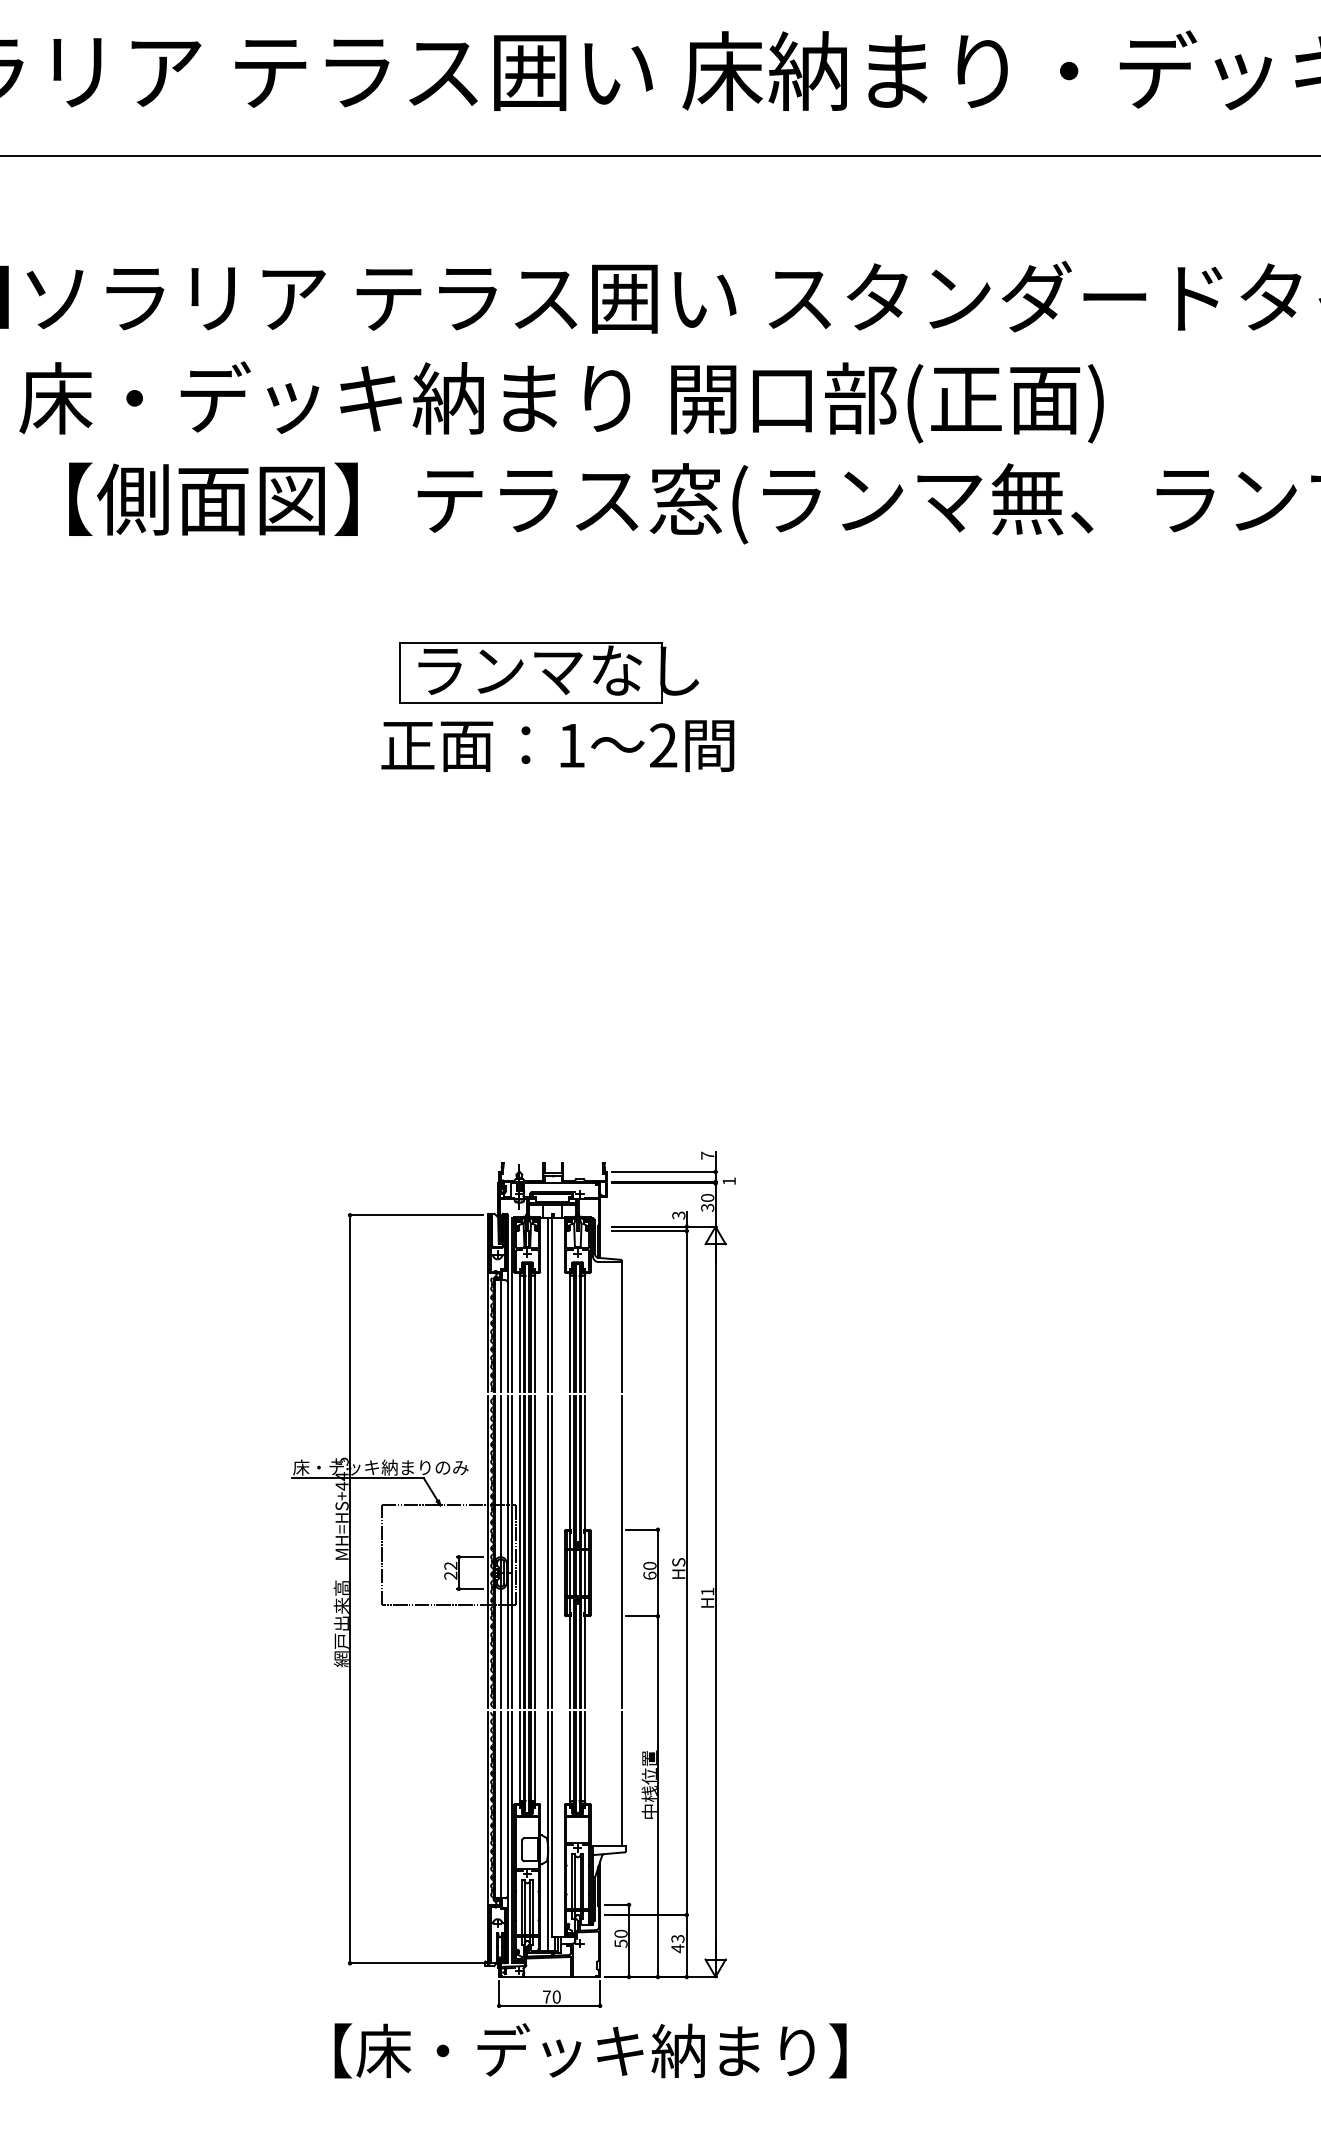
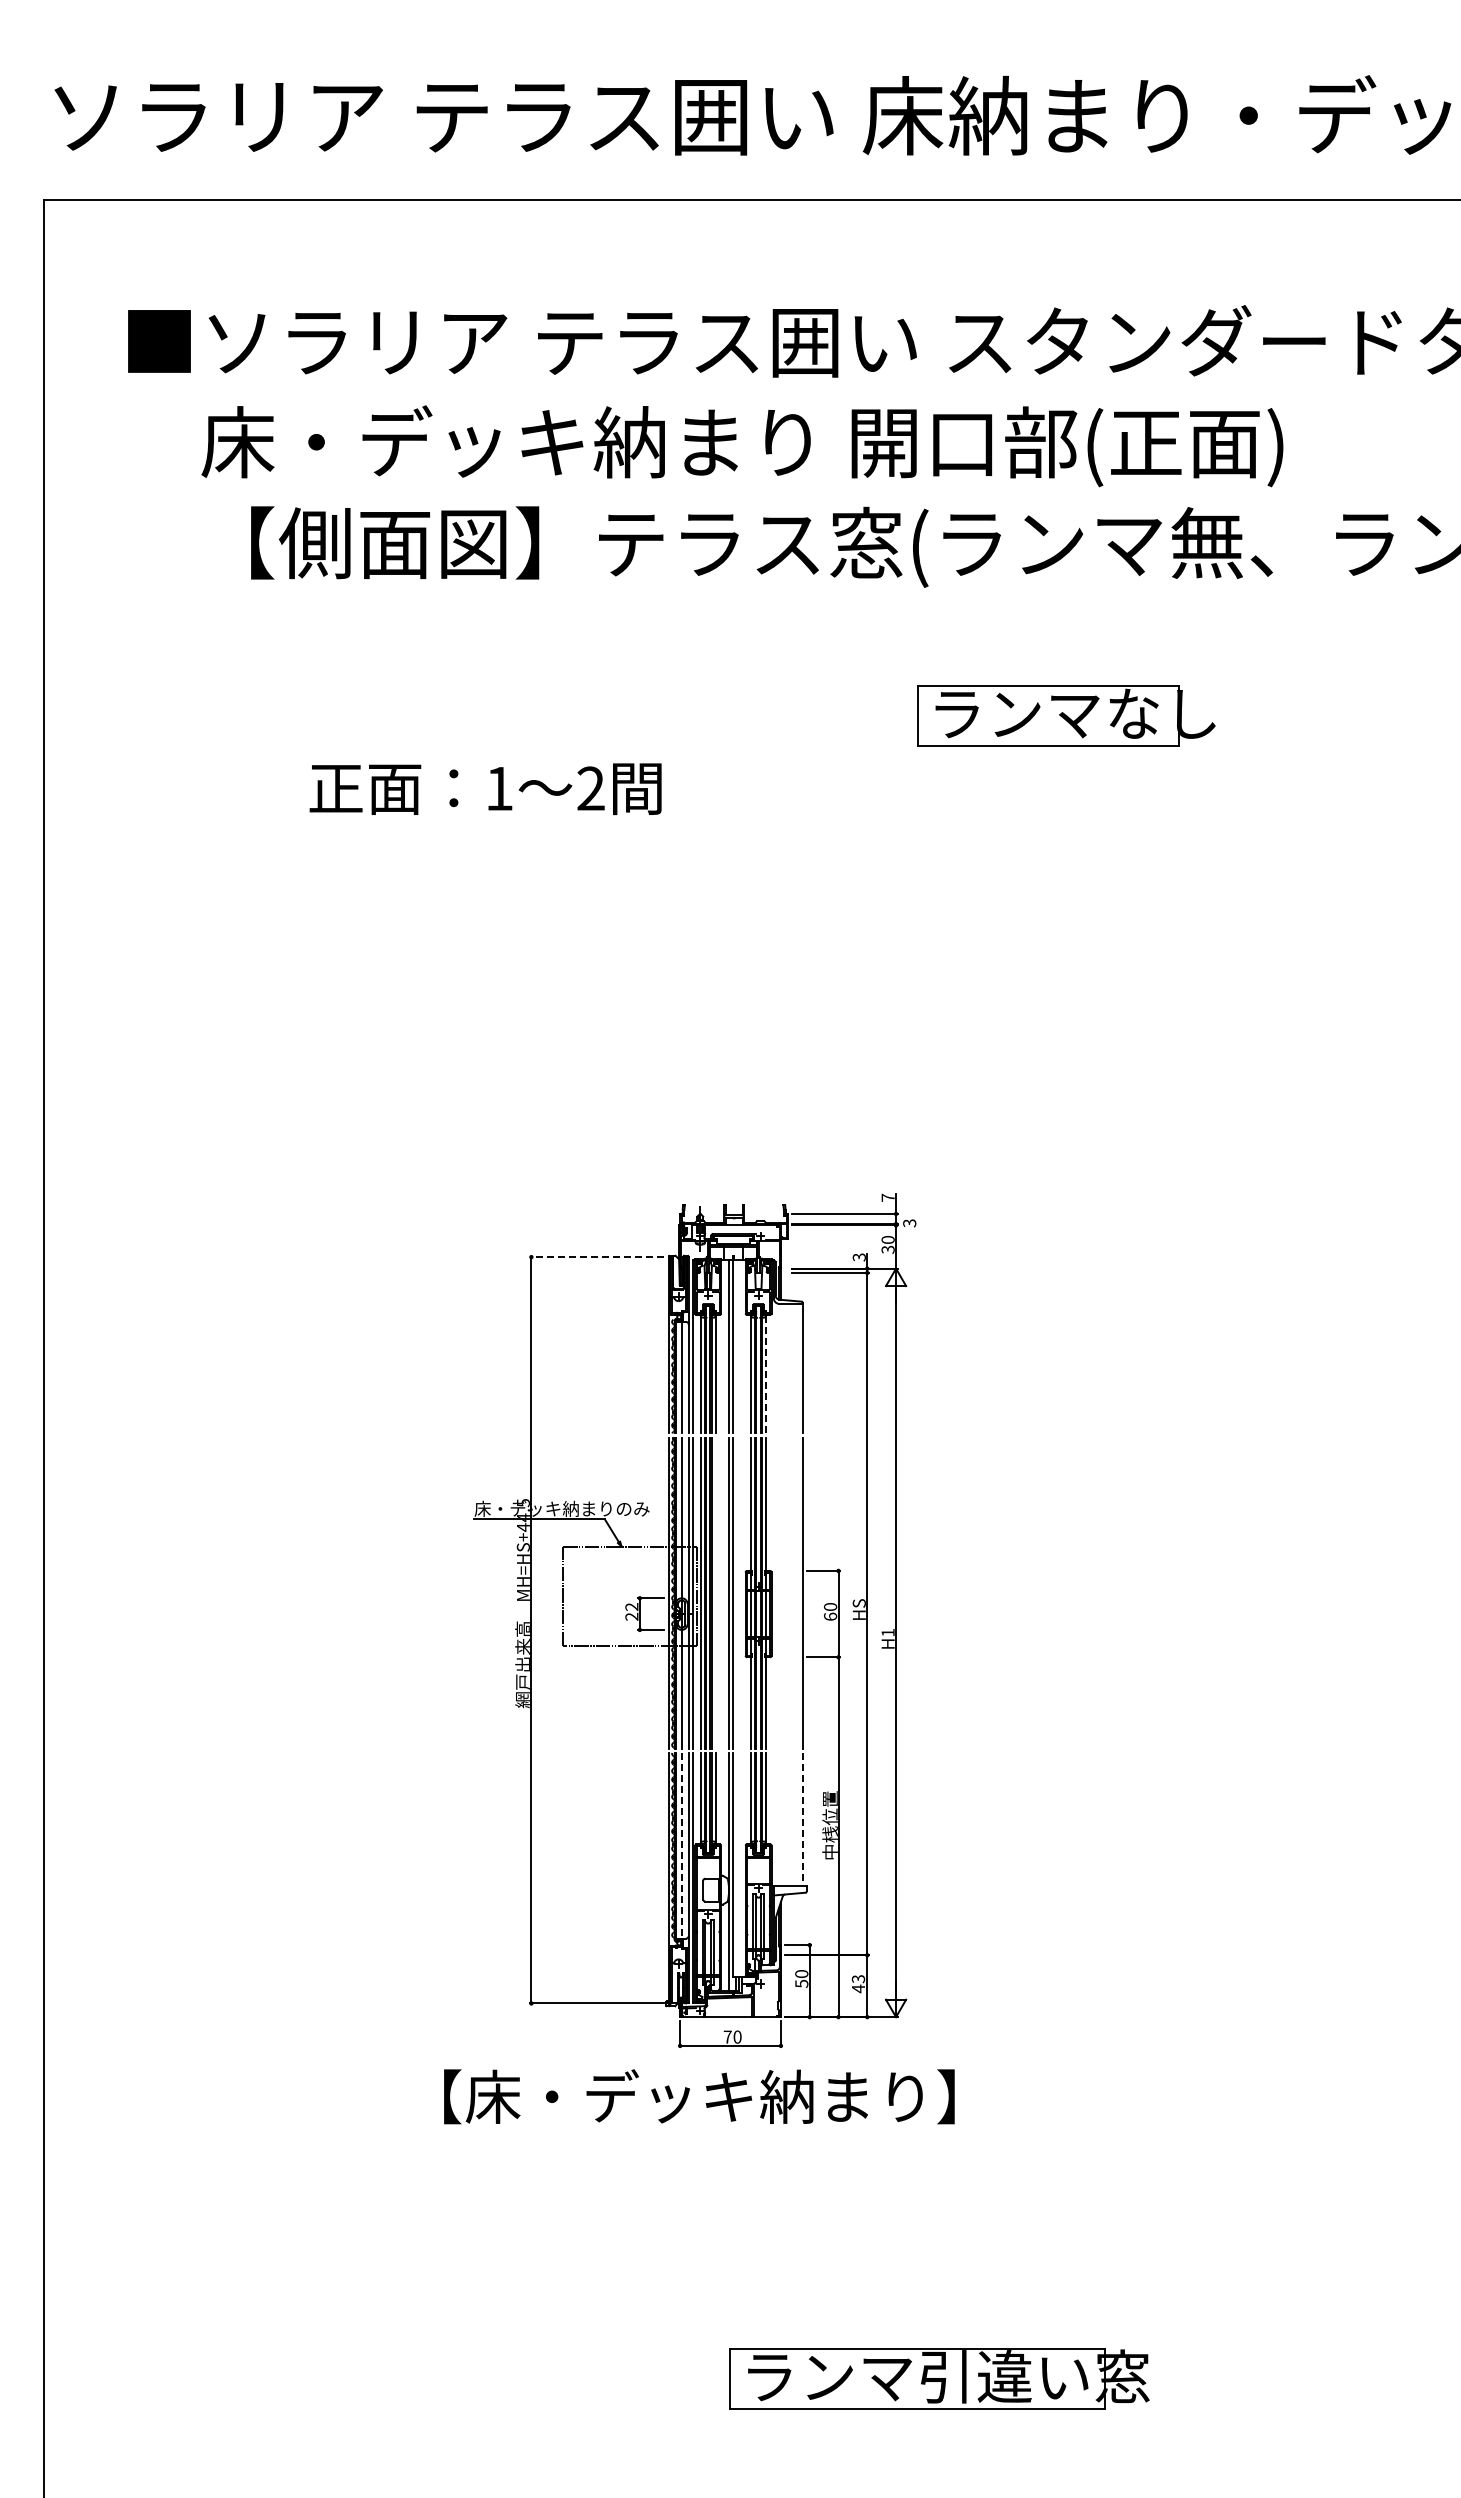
part: (549, 672) -> (1066, 715), moved
text: (557, 746) -> (485, 789), moved
text: (729, 1181) -> (909, 1223), 1 -> 3
line: (415, 1215) -> (596, 1257), solid -> dashed
line: (585, 1332) -> (766, 1374), solid -> dashed
line: (534, 1551) -> (715, 1592), removed
line: (621, 1778) -> (802, 1819), solid -> dashed
line: (500, 1804) -> (681, 1845), solid -> dashed
text: (590, 2050) -> (699, 2096), moved

